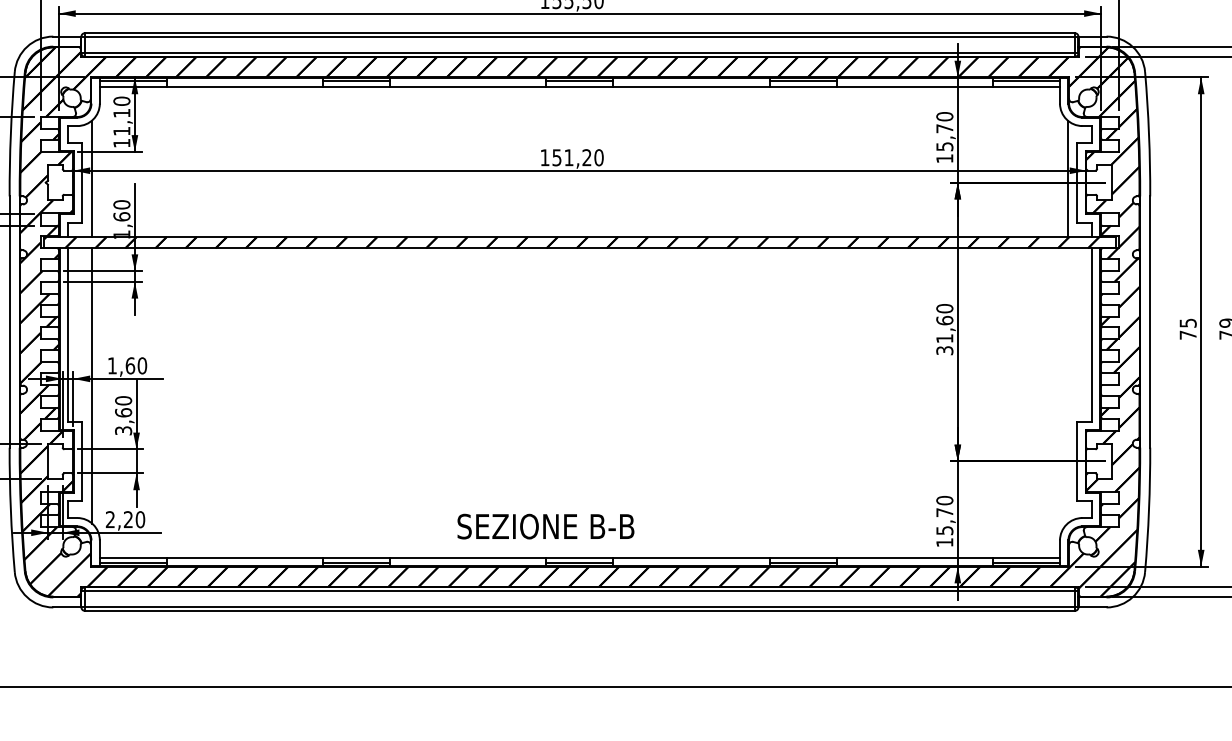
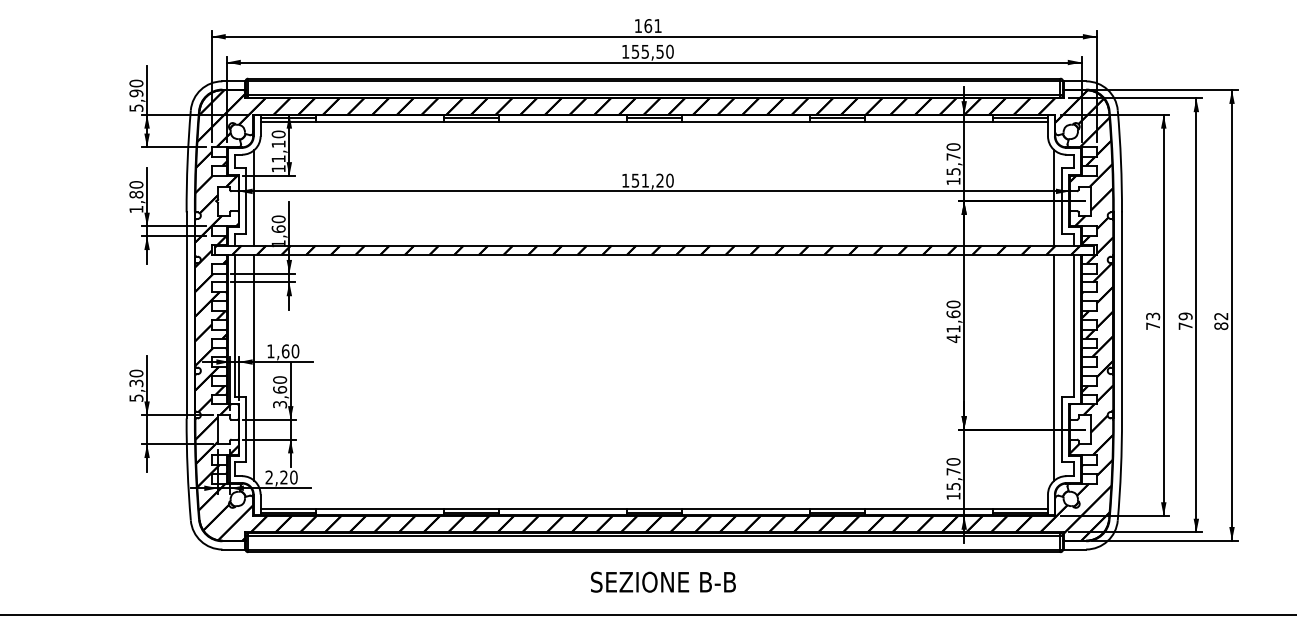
text: (1187, 322) -> (1152, 315), 75 -> 73
text: (944, 350) -> (953, 338), 31,60 -> 41,60
line: (1067, 385) -> (1054, 367), added
text: (546, 525) -> (663, 581), moved

